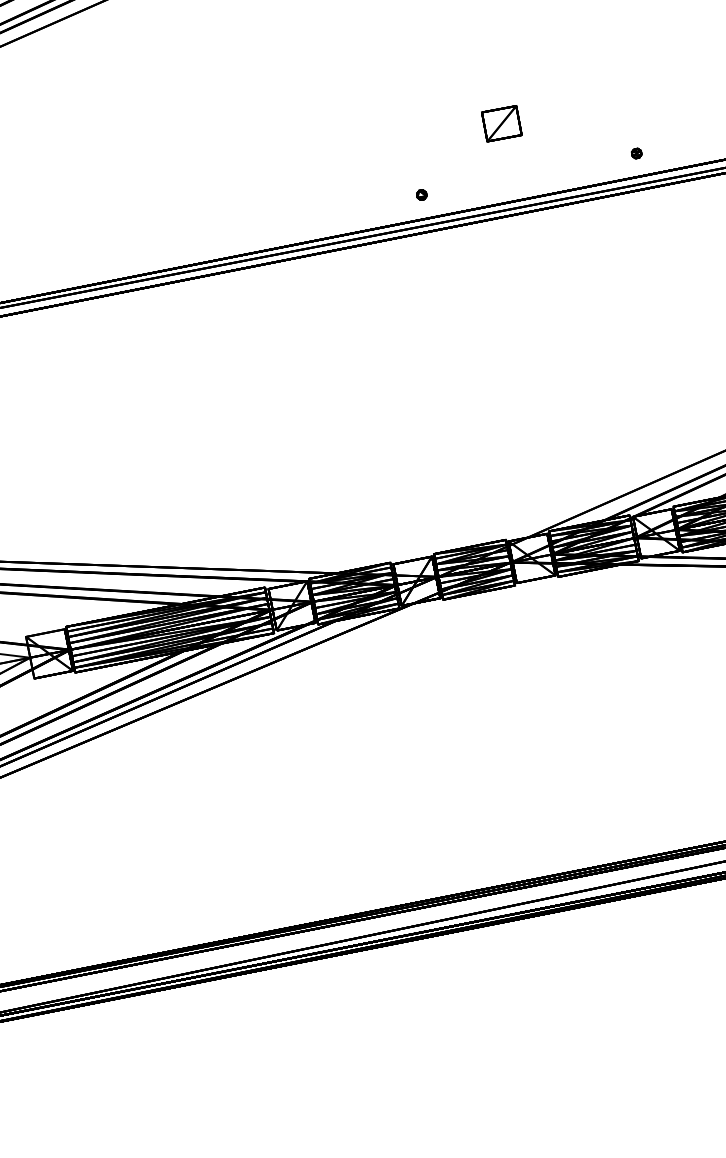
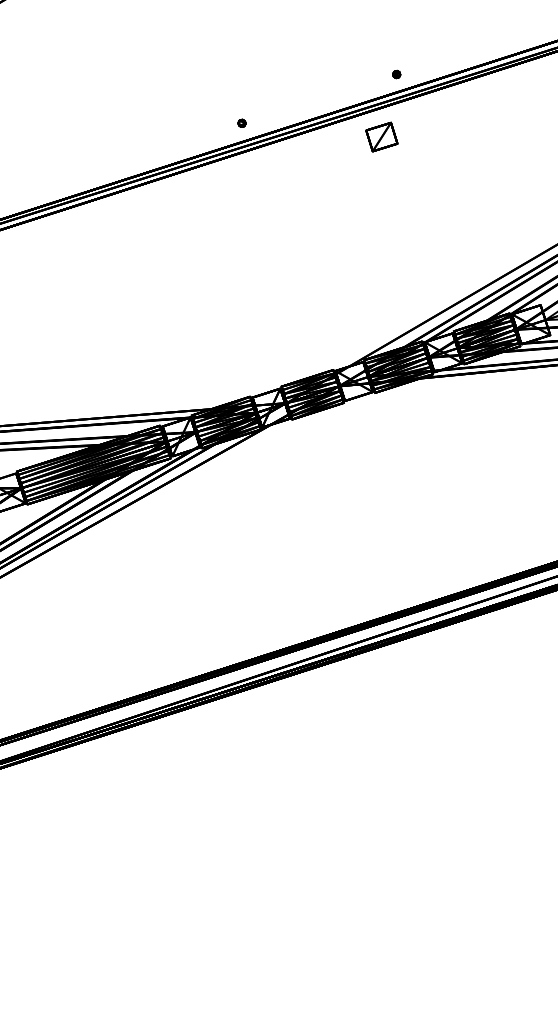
part: (501, 122) -> (381, 136), moved

